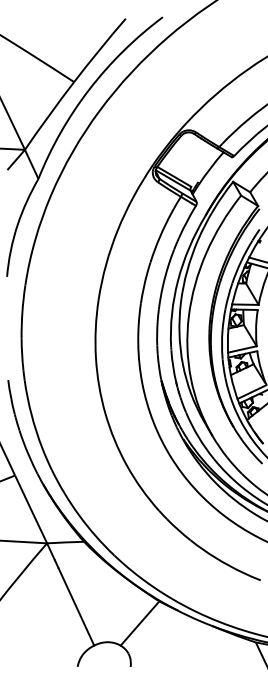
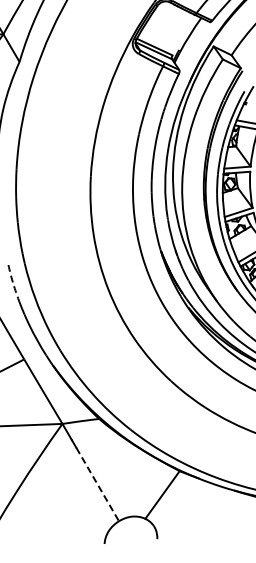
arc: (11, 397) -> (13, 282), solid -> dashed
line: (76, 607) -> (97, 485), solid -> dashed

